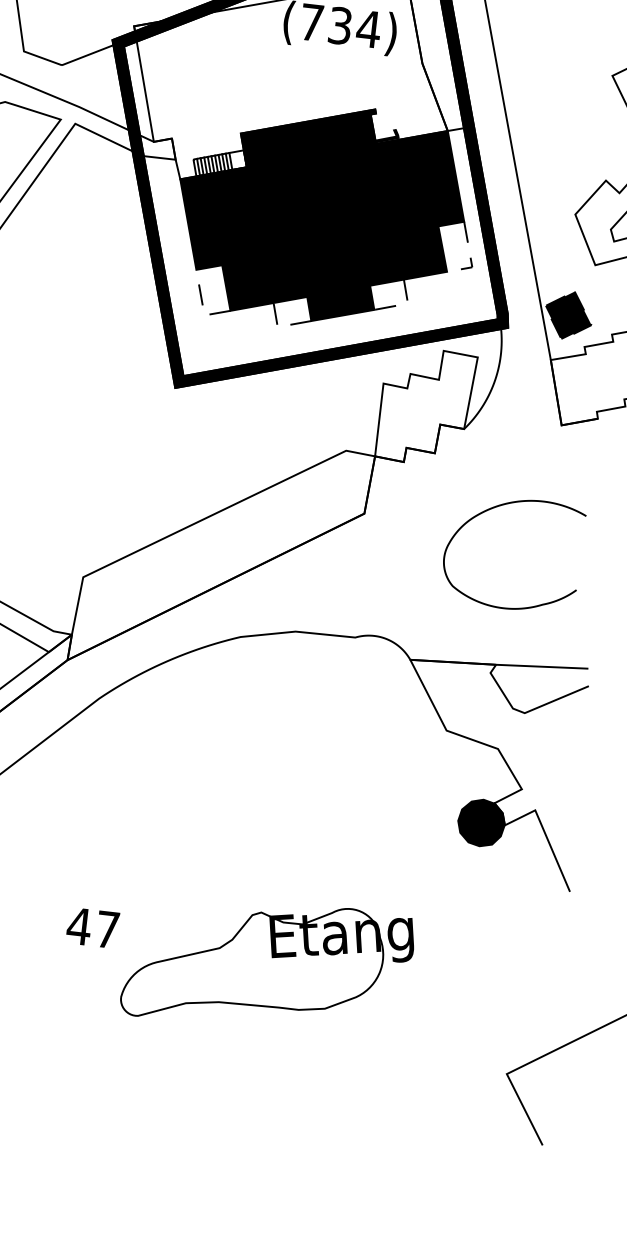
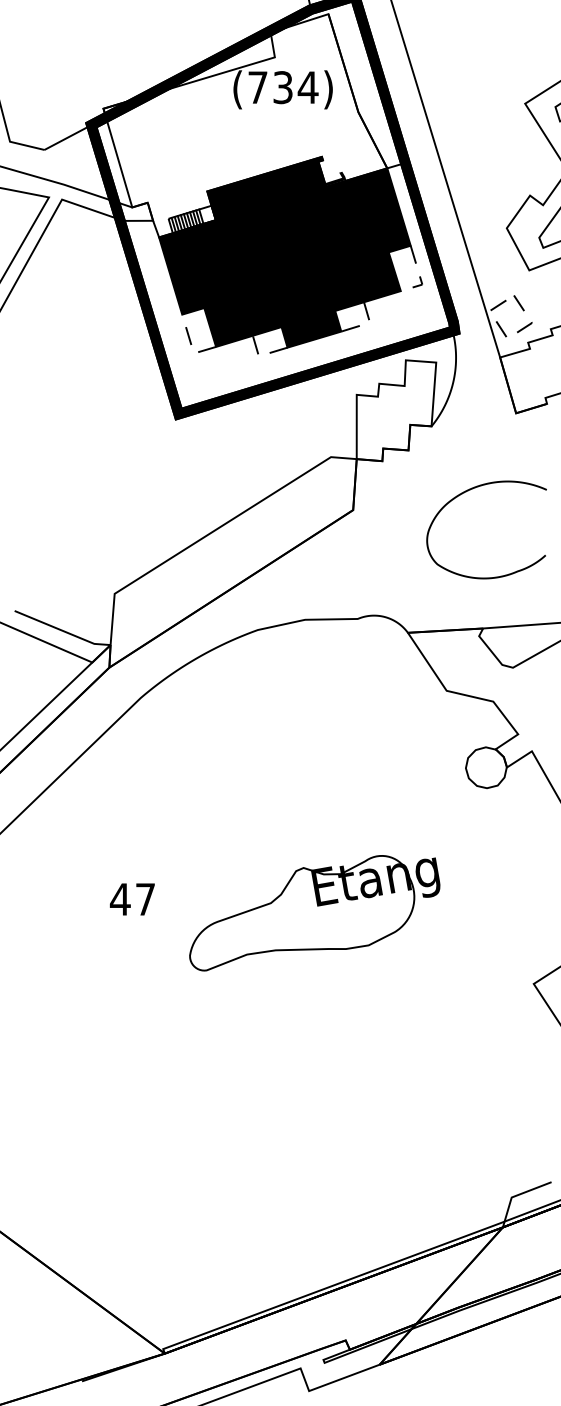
fill: (567, 314) -> (510, 316), removed
fill: (480, 822) -> (485, 767), removed
text: (92, 928) -> (132, 899), moved

